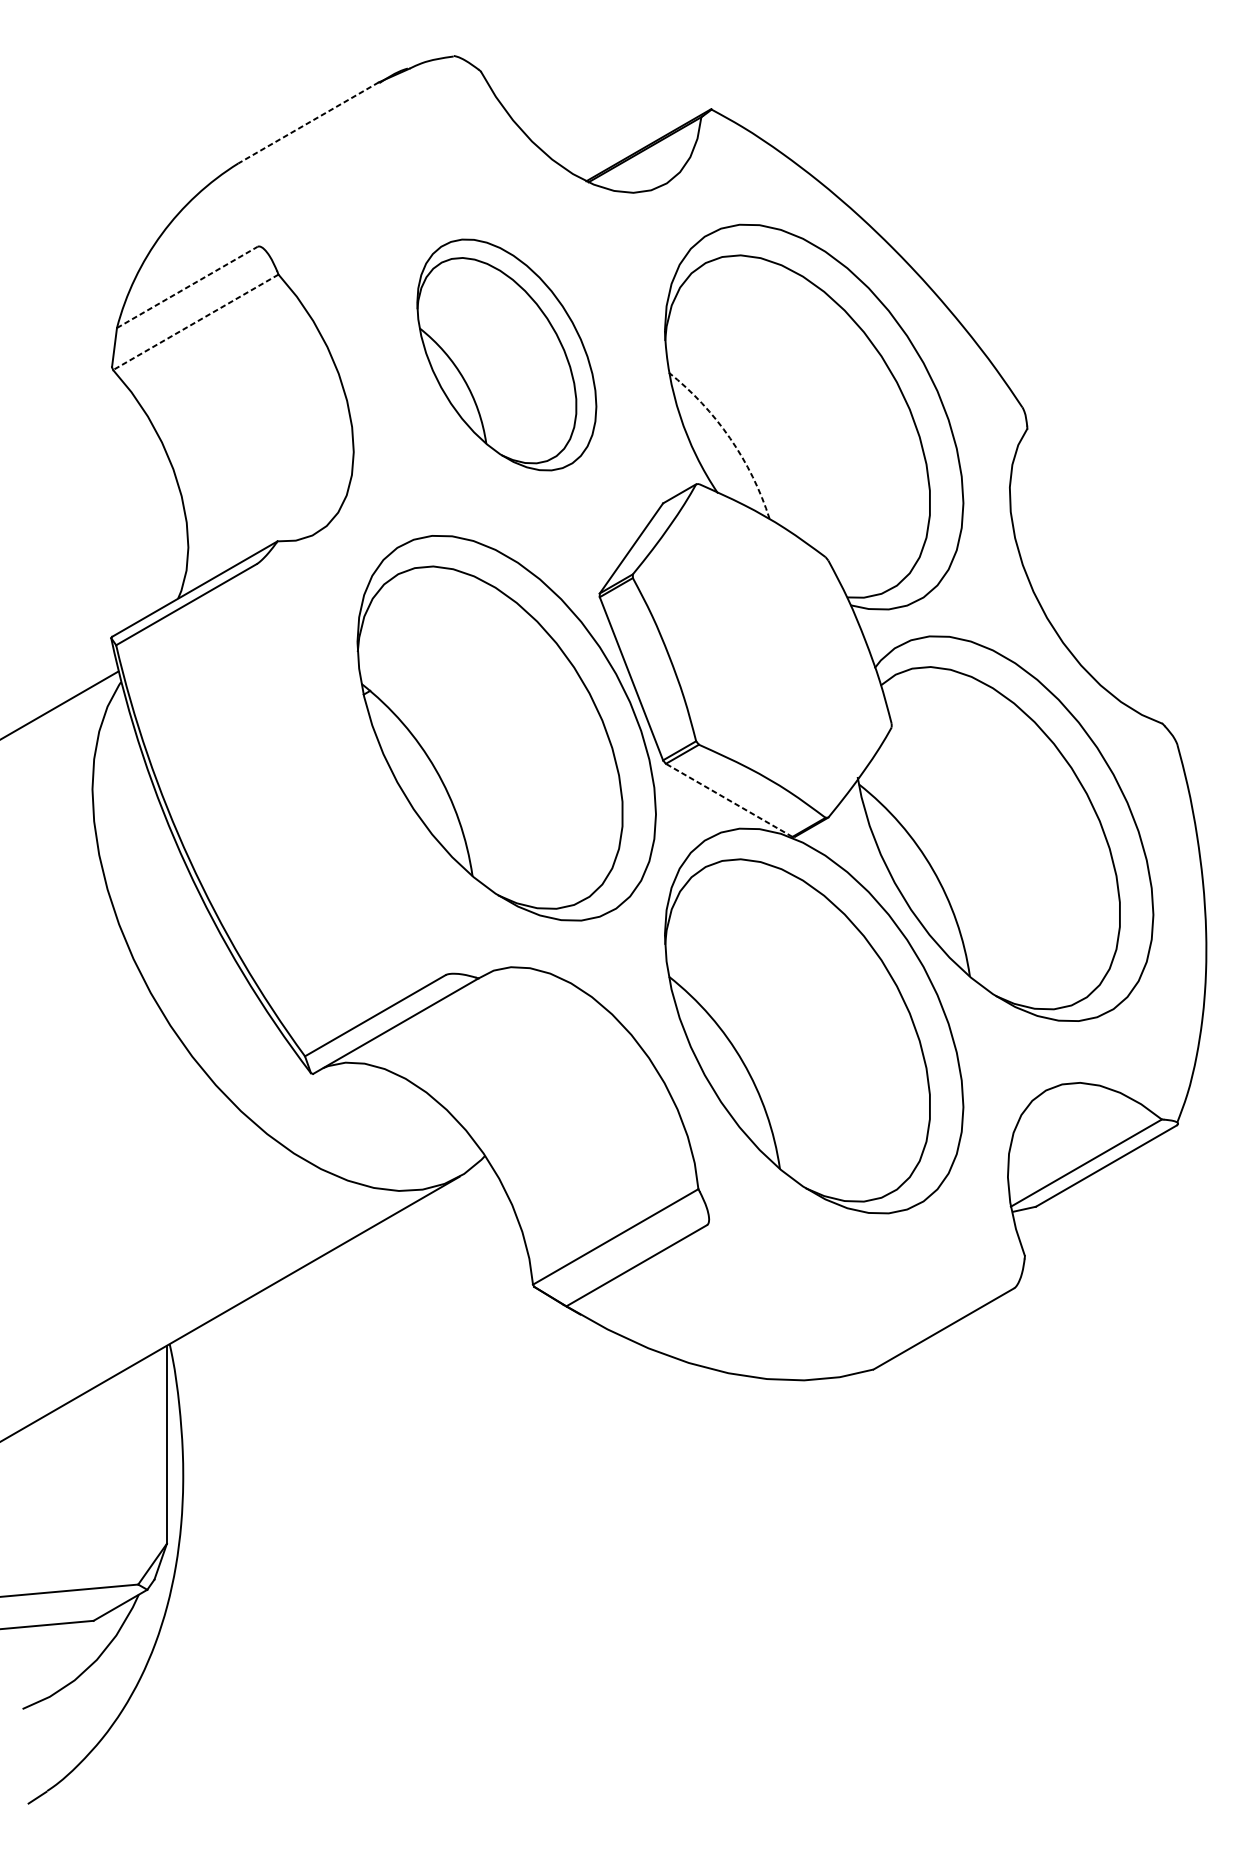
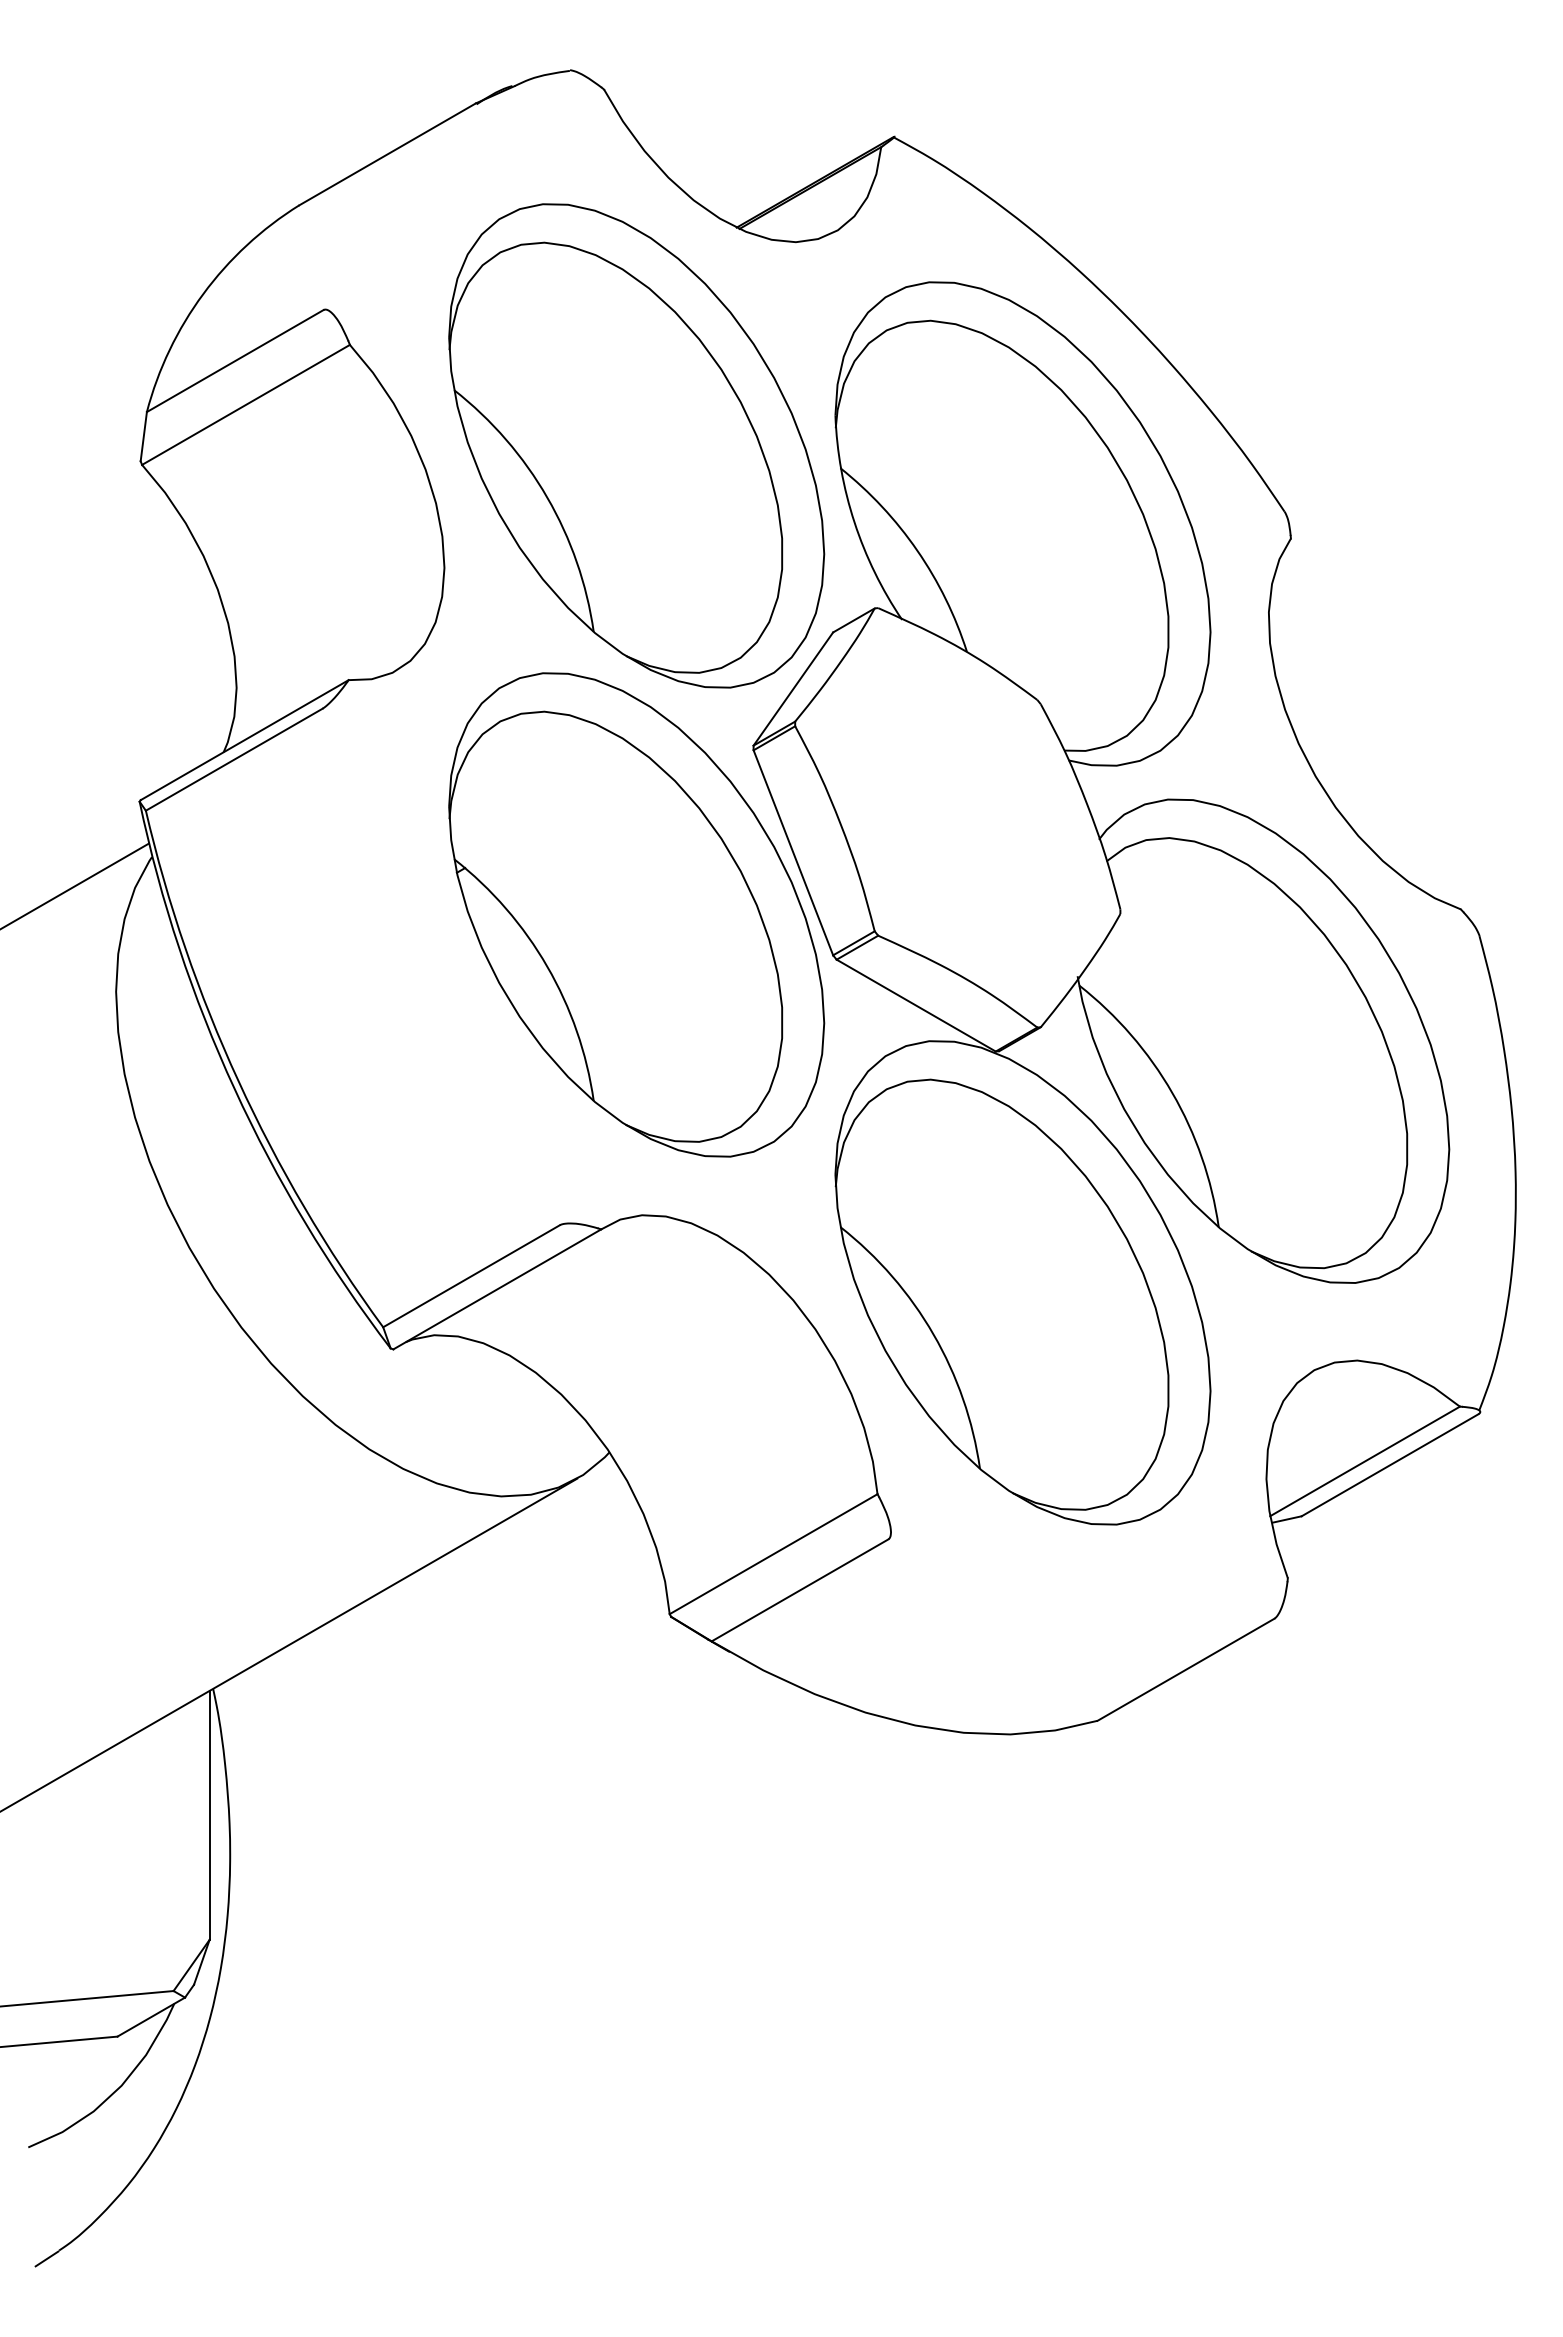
line: (308, 123) -> (387, 154), dashed -> solid
line: (187, 287) -> (235, 361), dashed -> solid
line: (196, 322) -> (246, 404), dashed -> solid
part: (506, 354) -> (636, 445), size x1.67
arc: (730, 438) -> (917, 550), dashed -> solid
line: (729, 800) -> (916, 1005), dashed -> solid

